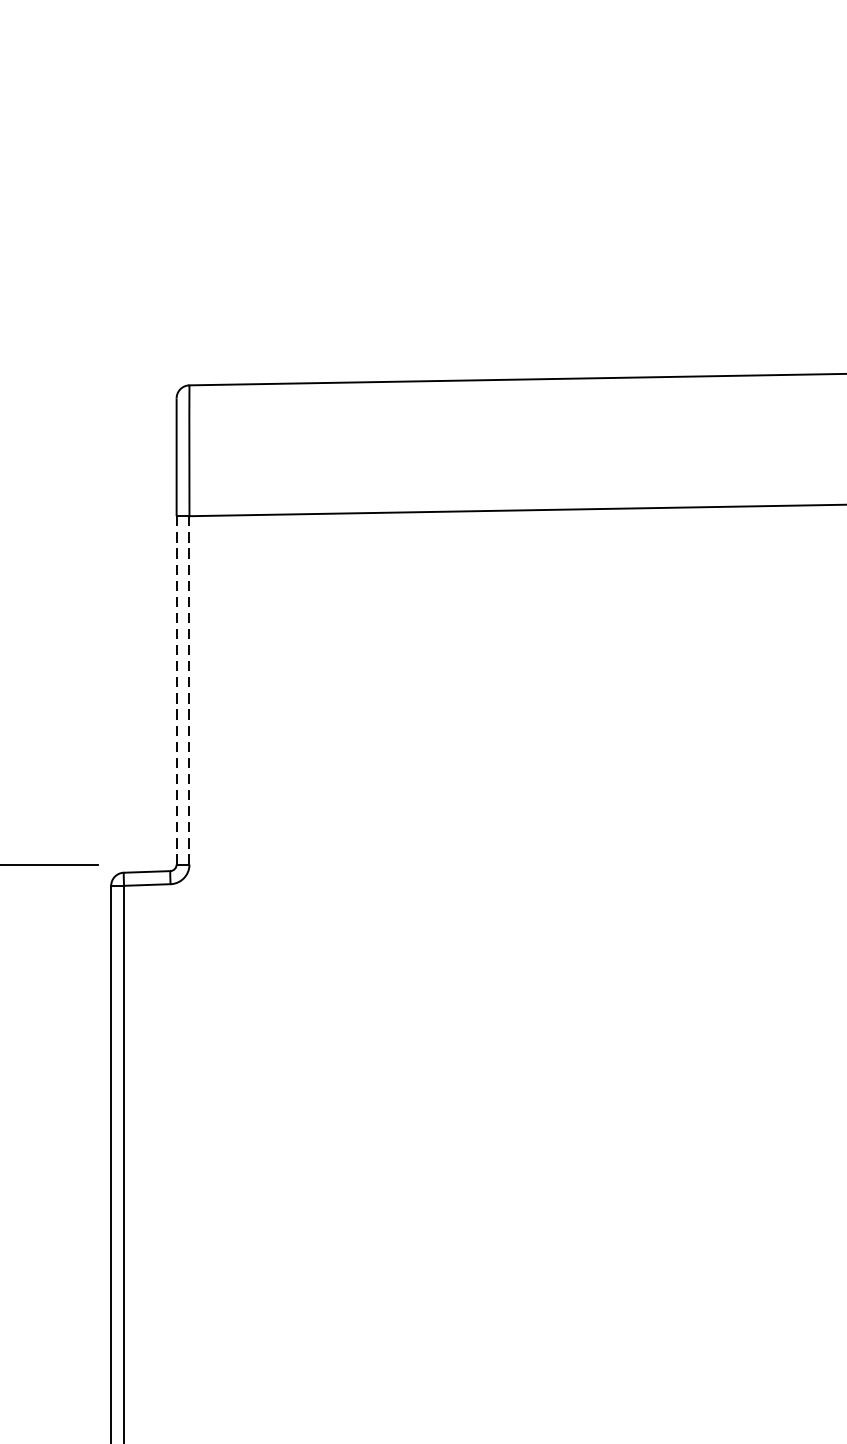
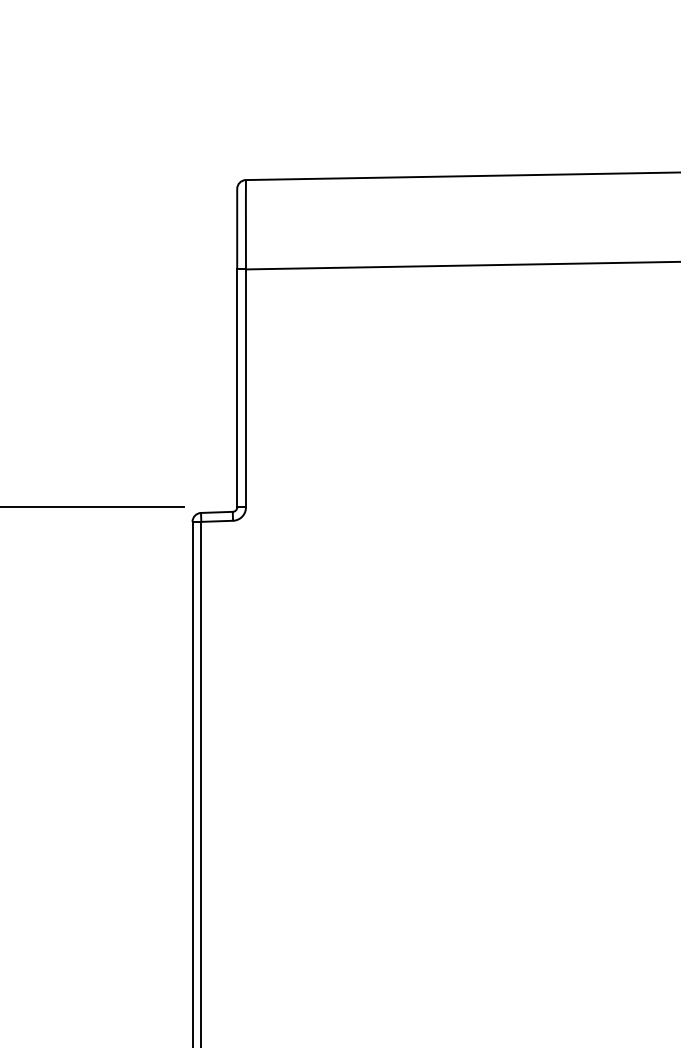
line: (177, 690) -> (237, 388), dashed -> solid
line: (188, 690) -> (245, 388), dashed -> solid

